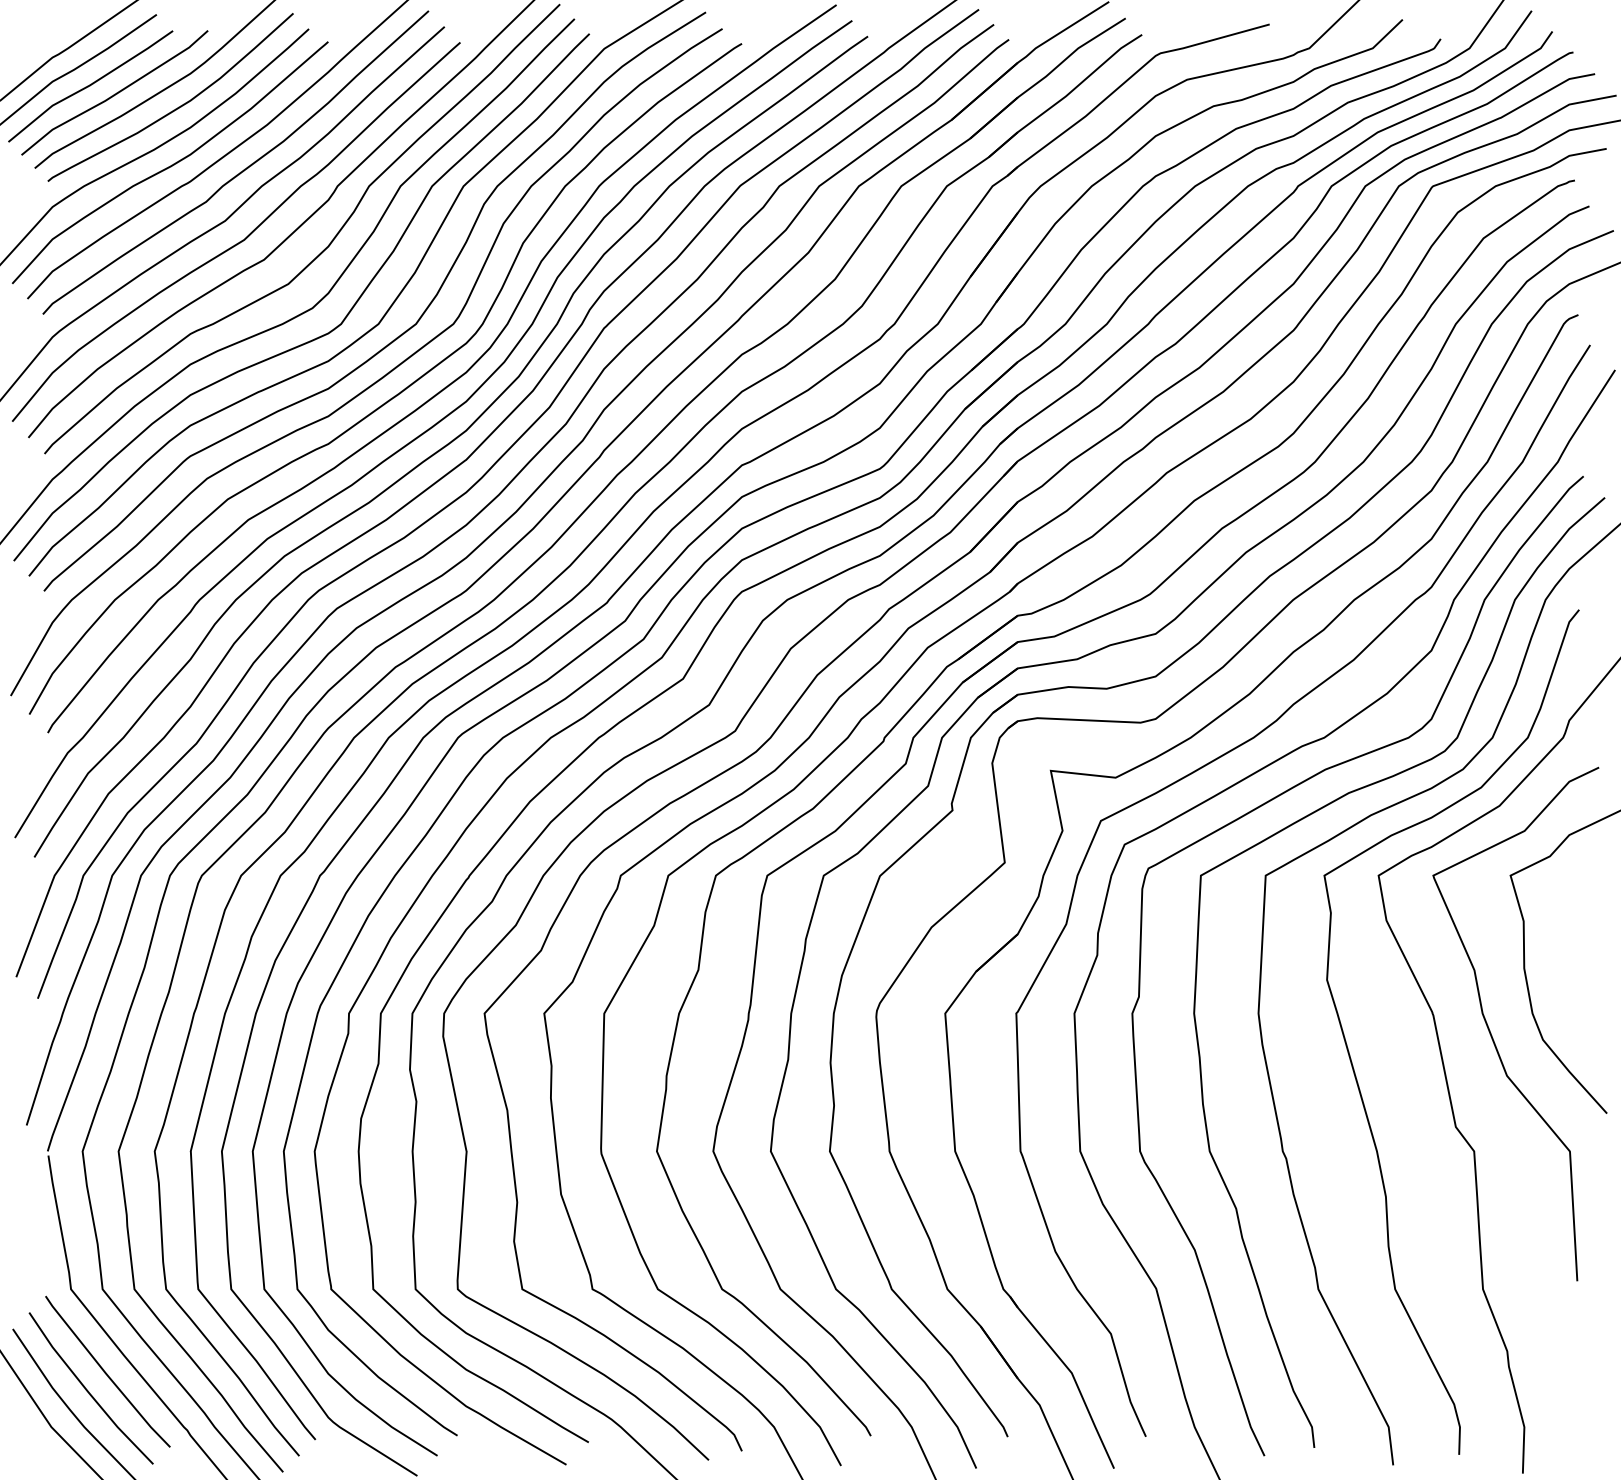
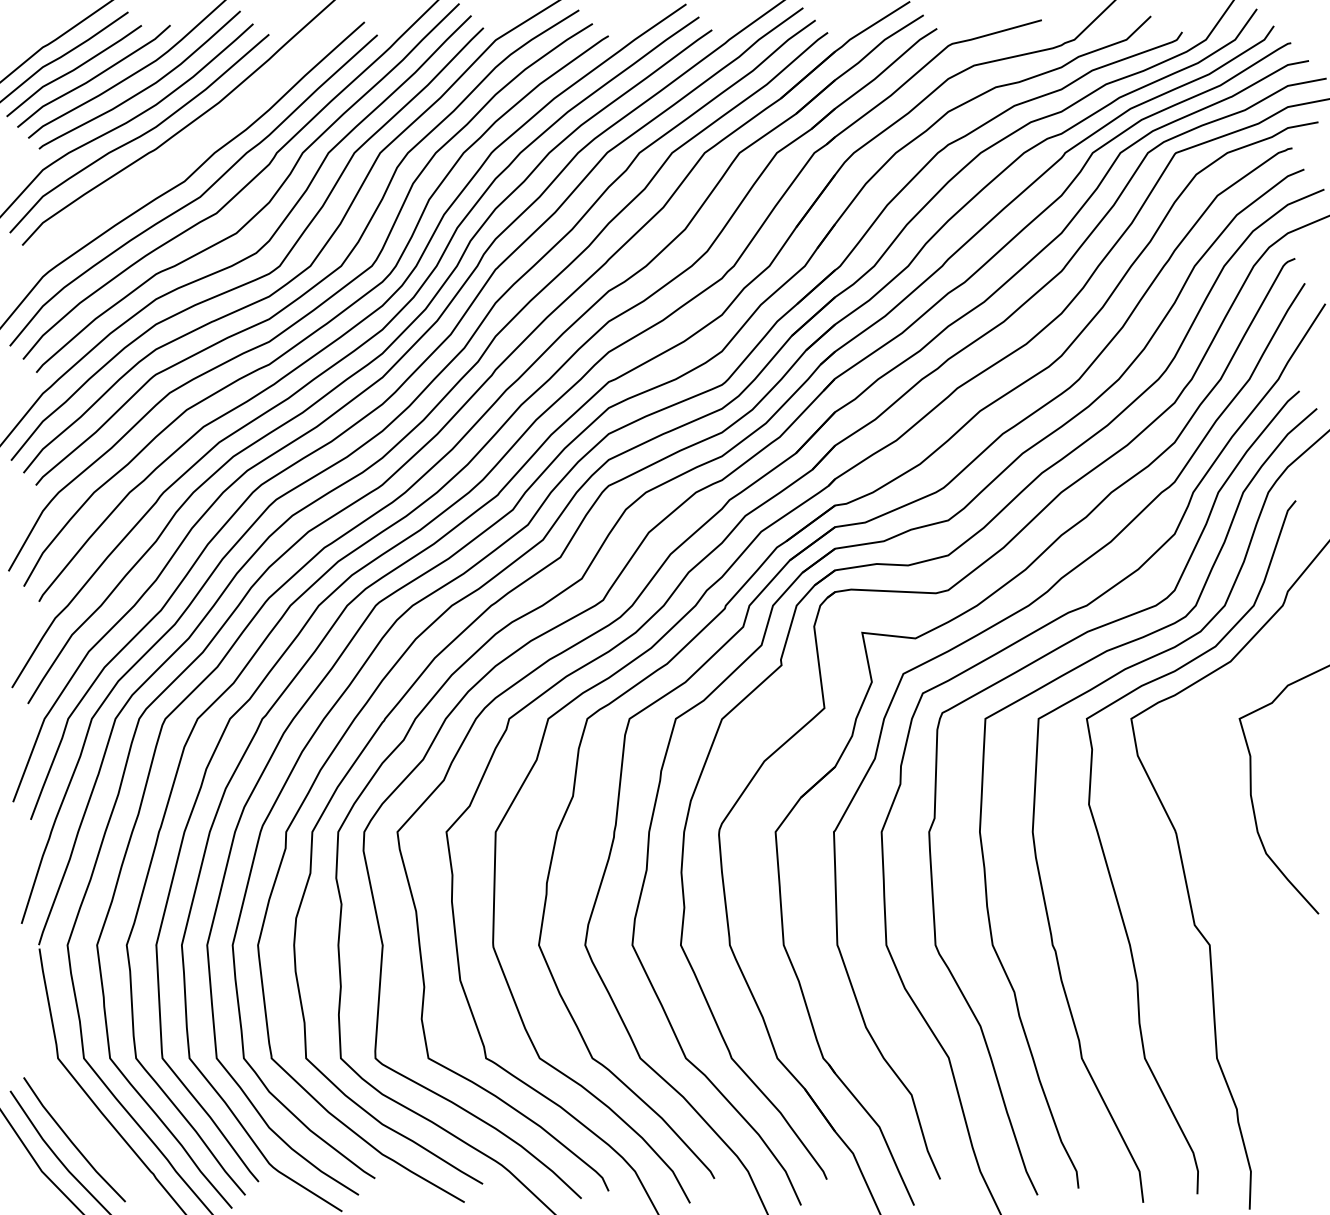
curve: (240, 171) -> (197, 140), removed
curve: (1492, 1035) -> (1224, 850), removed
line: (106, 1372) -> (87, 1126), removed

